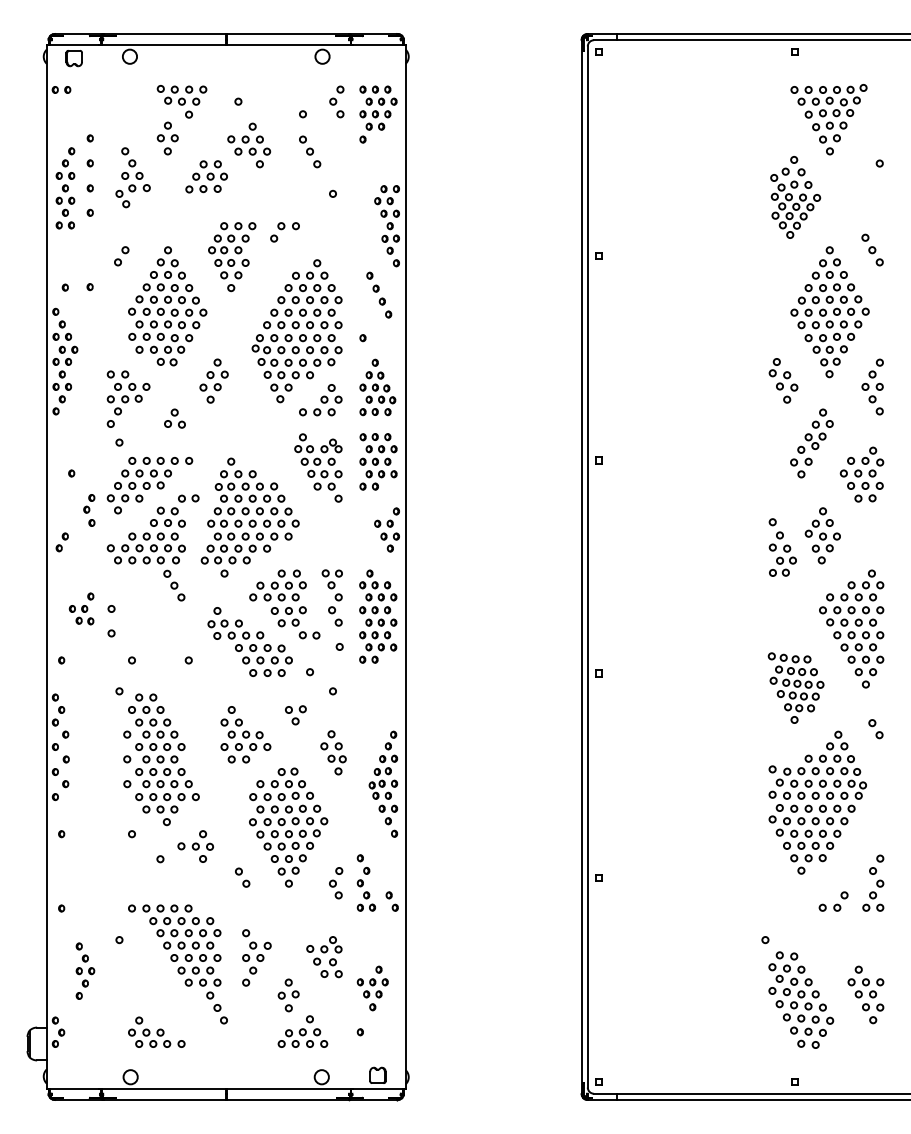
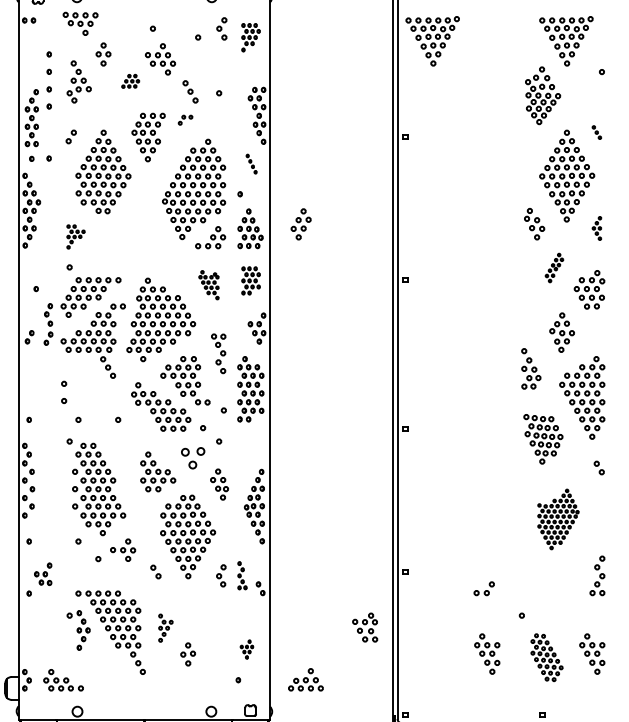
part: (181, 101) -> (80, 23), moved
part: (378, 114) -> (251, 37), size x0.7
part: (637, 119) -> (432, 41), added
part: (310, 151) -> (190, 91), moved
part: (206, 176) -> (130, 81), size x0.6
part: (65, 188) -> (31, 118), moved
part: (284, 232) -> (185, 120), size x0.7
part: (872, 249) -> (596, 132), size x0.6
part: (379, 294) -> (251, 163), size x0.6
part: (213, 380) -> (300, 223), moved
part: (872, 386) -> (596, 228), size x0.6
part: (128, 398) -> (76, 236), size x0.6
part: (174, 418) -> (108, 250), removed
part: (811, 443) -> (554, 268), size x0.6
part: (378, 461) -> (251, 280), size x0.7
part: (318, 467) -> (209, 284), size x0.6
part: (88, 544) -> (47, 338), added
part: (782, 547) -> (531, 368), moved
part: (331, 597) -> (218, 353), moved
part: (81, 608) -> (43, 573), moved
part: (295, 715) -> (192, 458), size x1.6
part: (817, 802) -> (558, 519), size x0.6
part: (365, 882) -> (241, 575), size x0.7
part: (833, 901) -> (484, 588), moved
part: (256, 957) -> (165, 627), size x0.7
part: (324, 957) -> (365, 627), moved
part: (85, 970) -> (83, 629), moved
part: (372, 988) -> (246, 649), size x0.6
part: (715, 994) -> (486, 653), added
part: (801, 999) -> (547, 657), size x0.7
part: (156, 1031) -> (63, 679), moved
part: (302, 1031) -> (305, 679), moved

